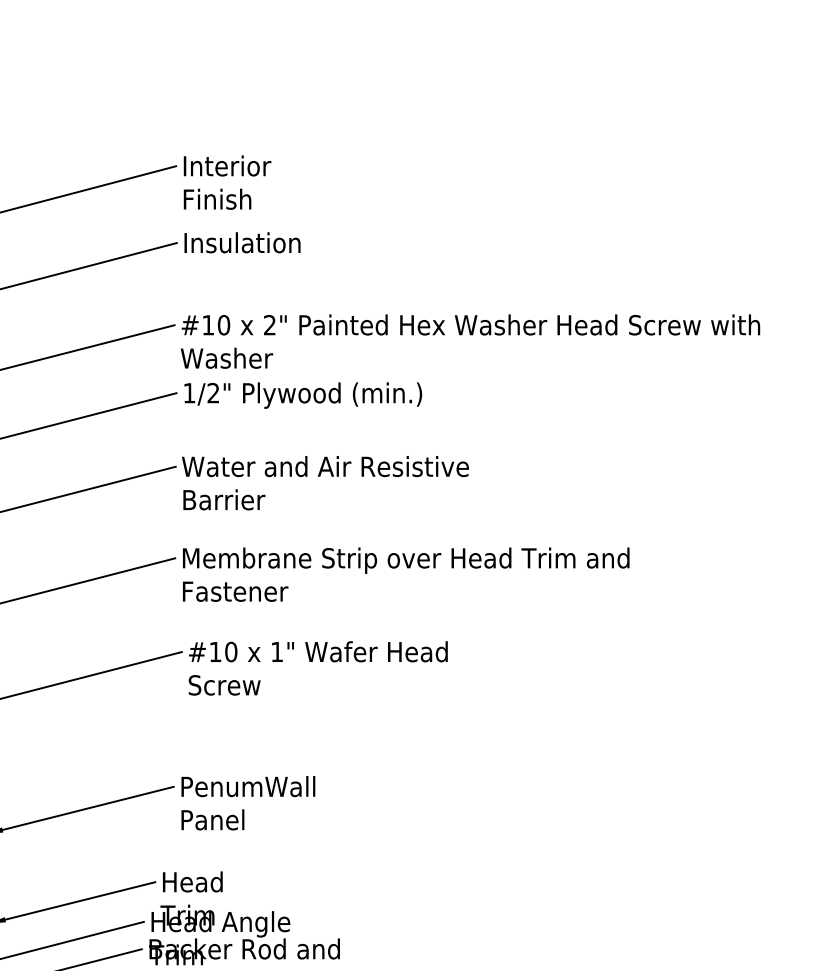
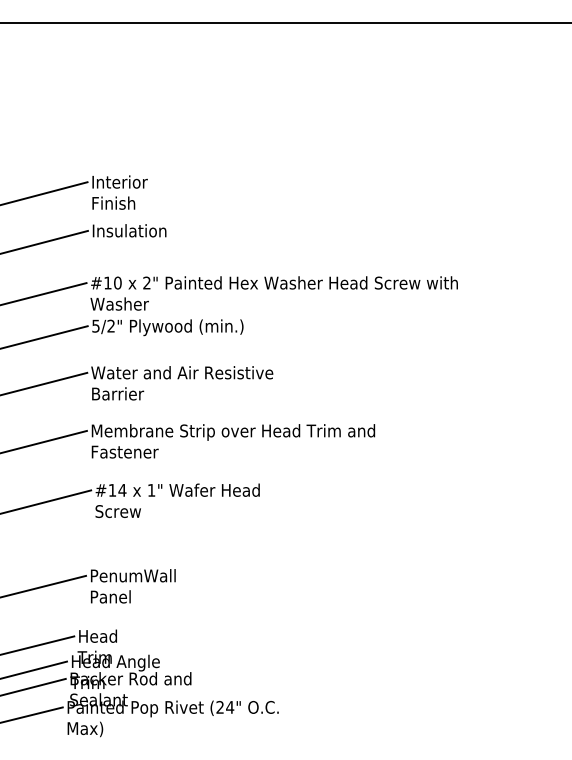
text: (188, 392) -> (95, 325), 1/2" -> 5/2"
text: (231, 650) -> (122, 489), #10 -> #14

